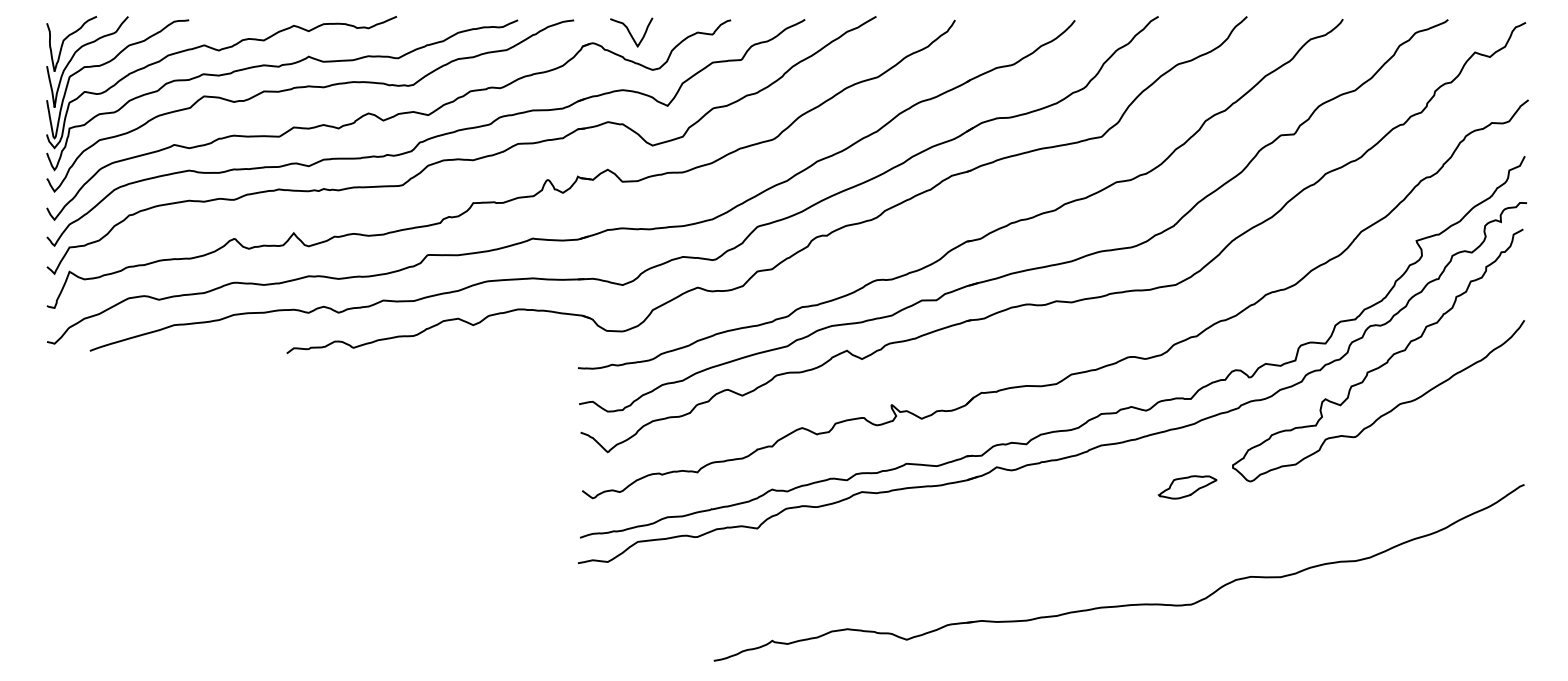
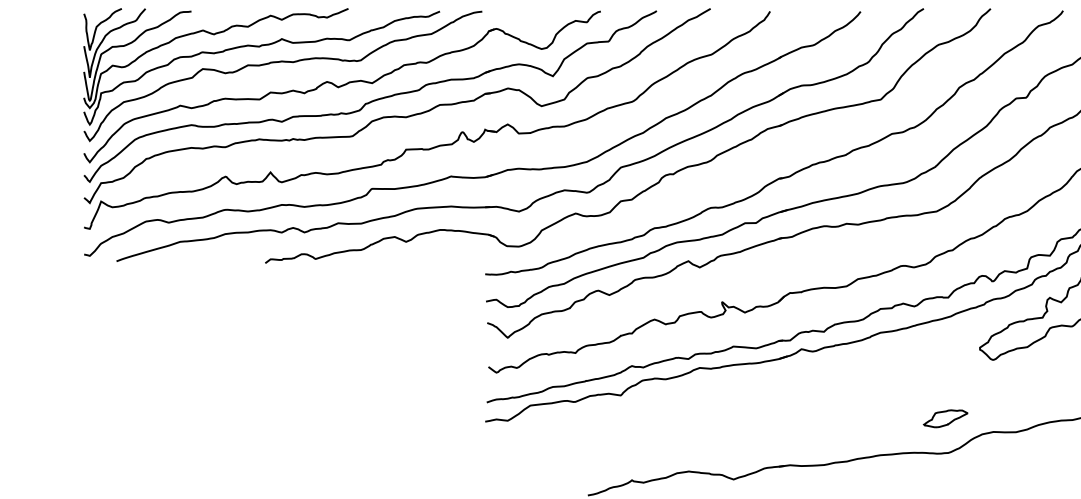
curve: (630, 32) -> (524, 20), removed
part: (1187, 487) -> (945, 418), moved

